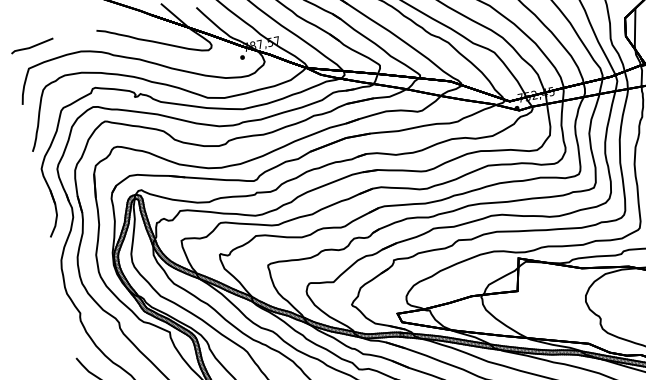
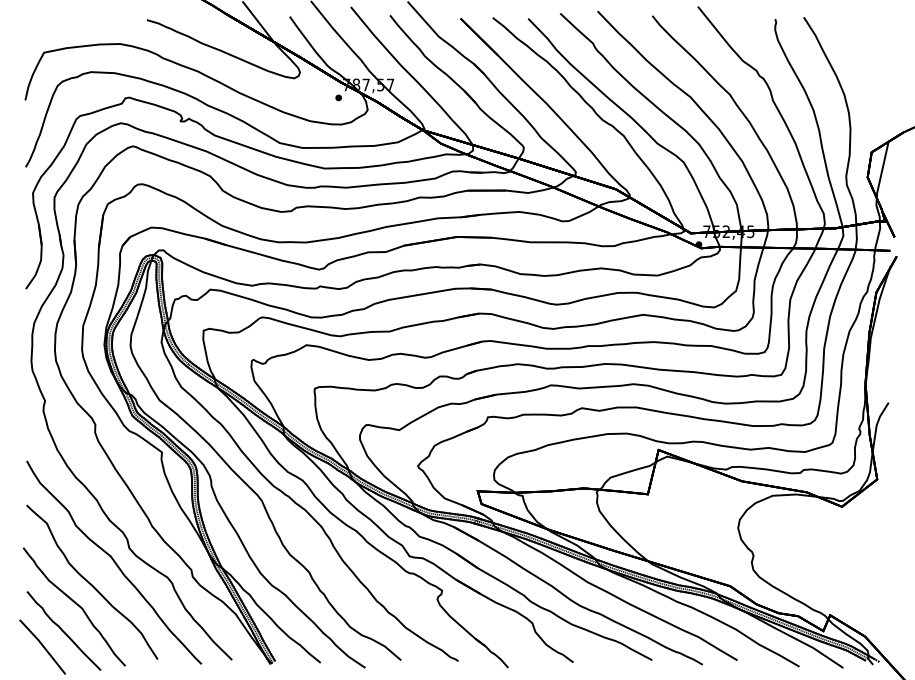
line: (32, 46) -> (54, 23), removed

